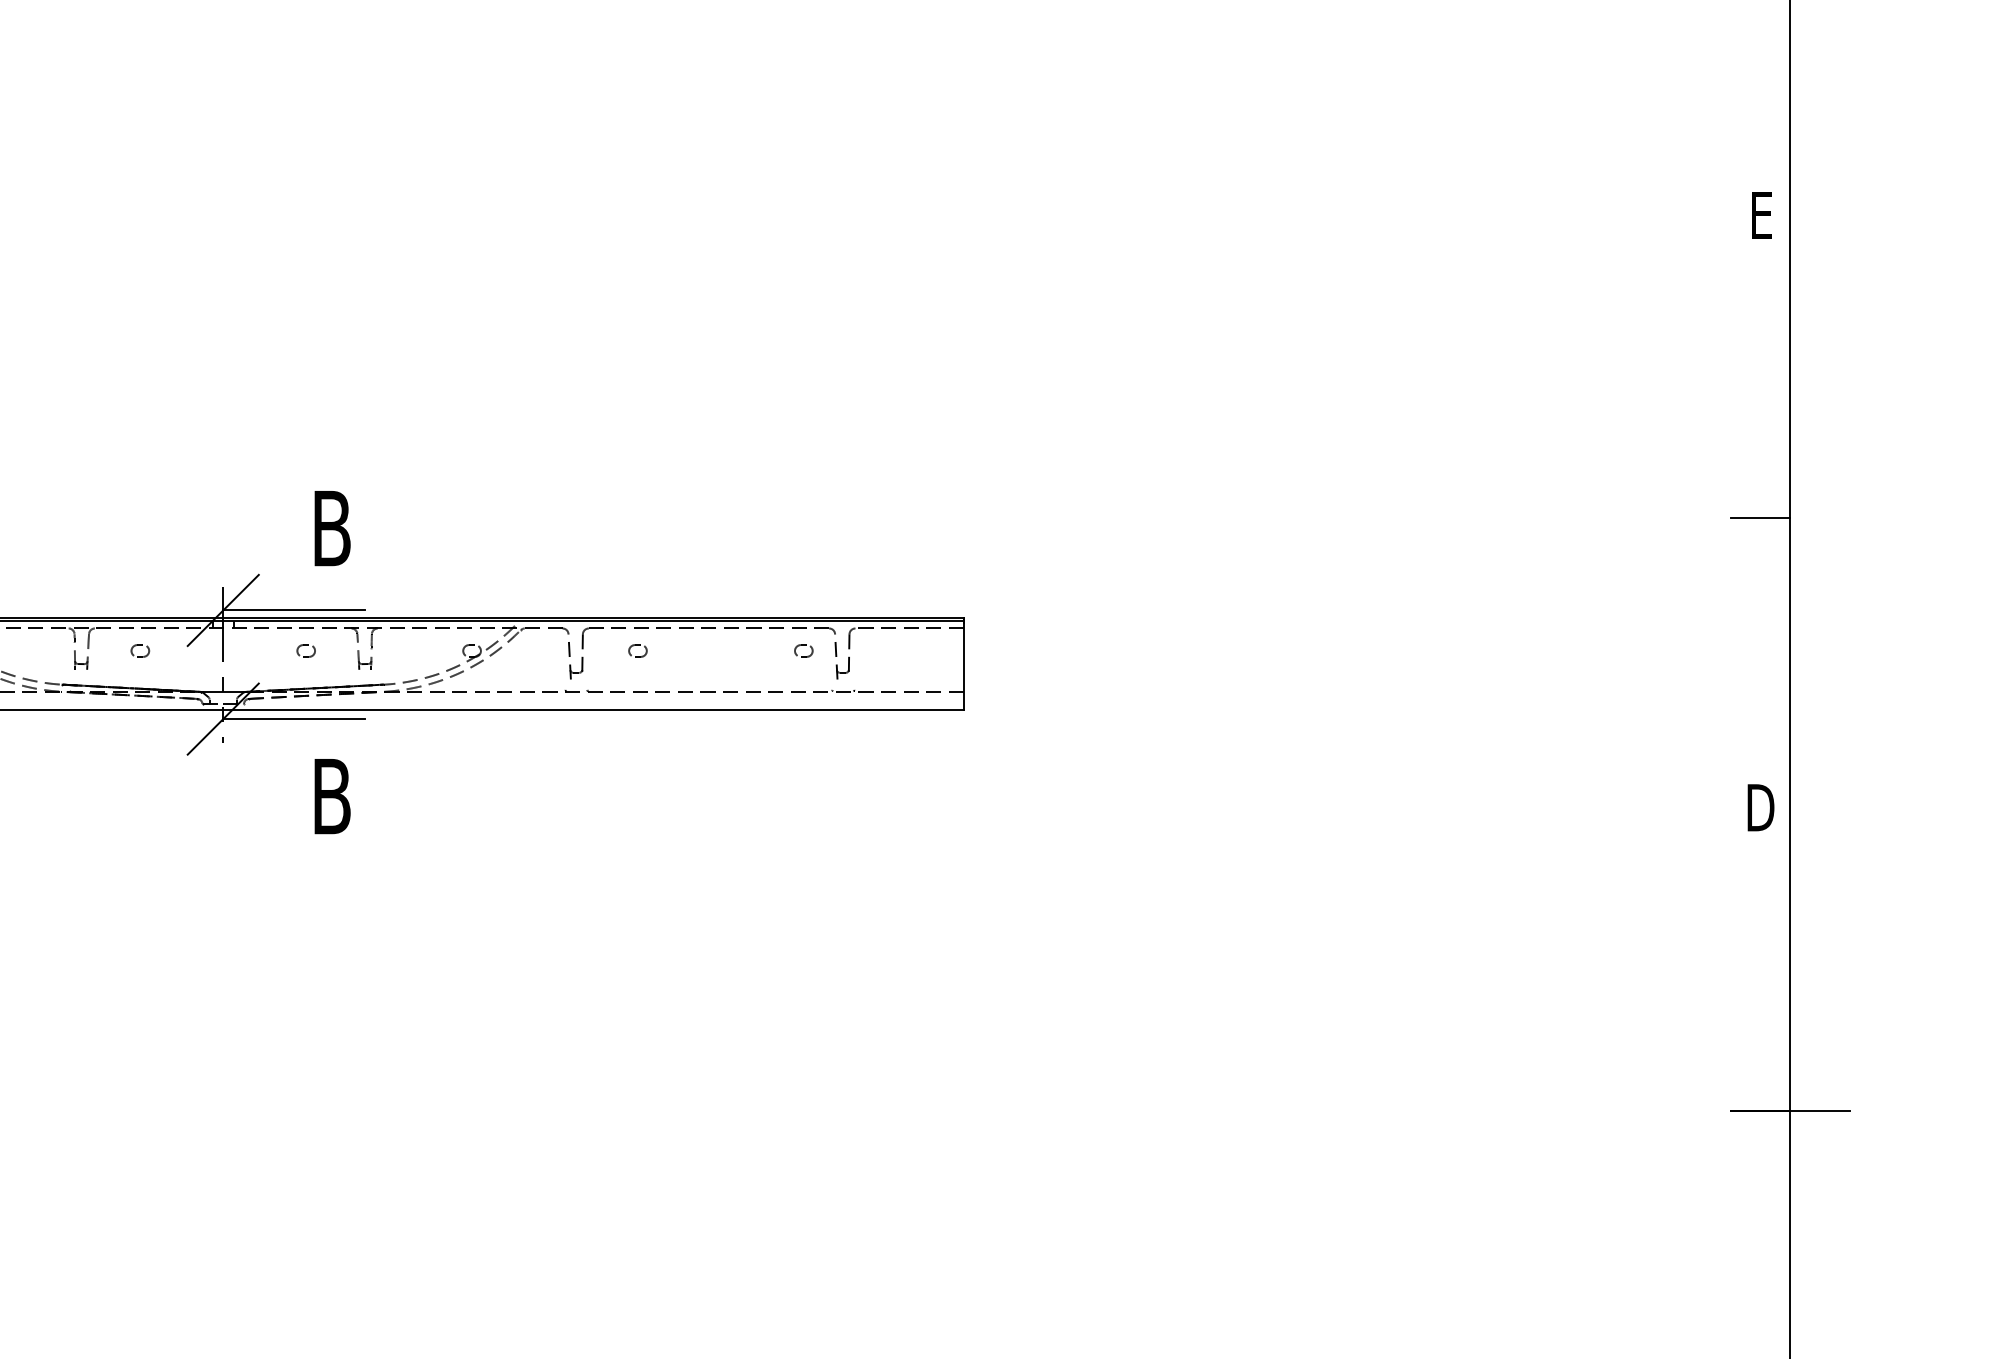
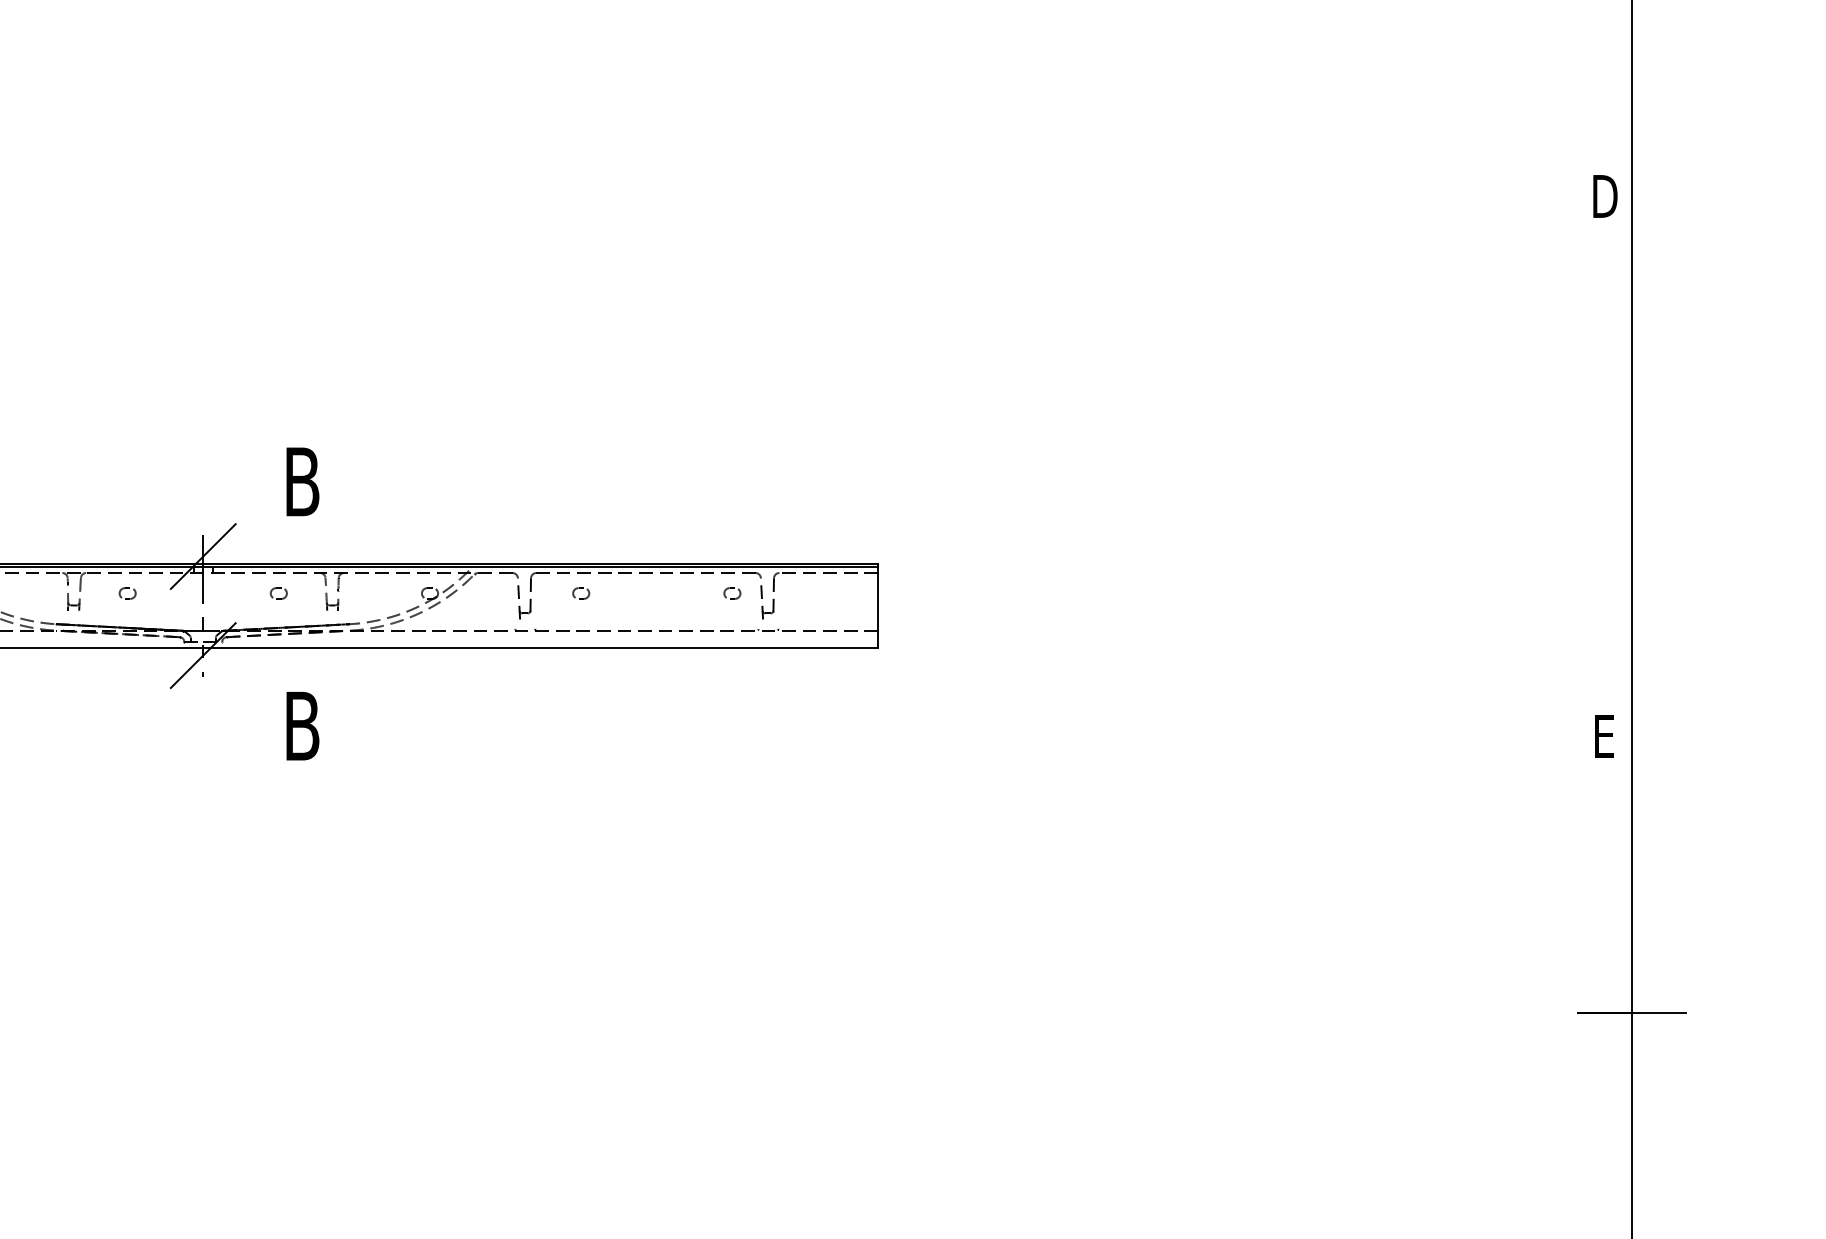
text: (1761, 215) -> (1605, 196), E -> D
line: (1760, 518) -> (1604, 472), removed
line: (293, 610) -> (267, 556), removed
line: (293, 718) -> (267, 655), removed
text: (1760, 807) -> (1604, 736), D -> E

